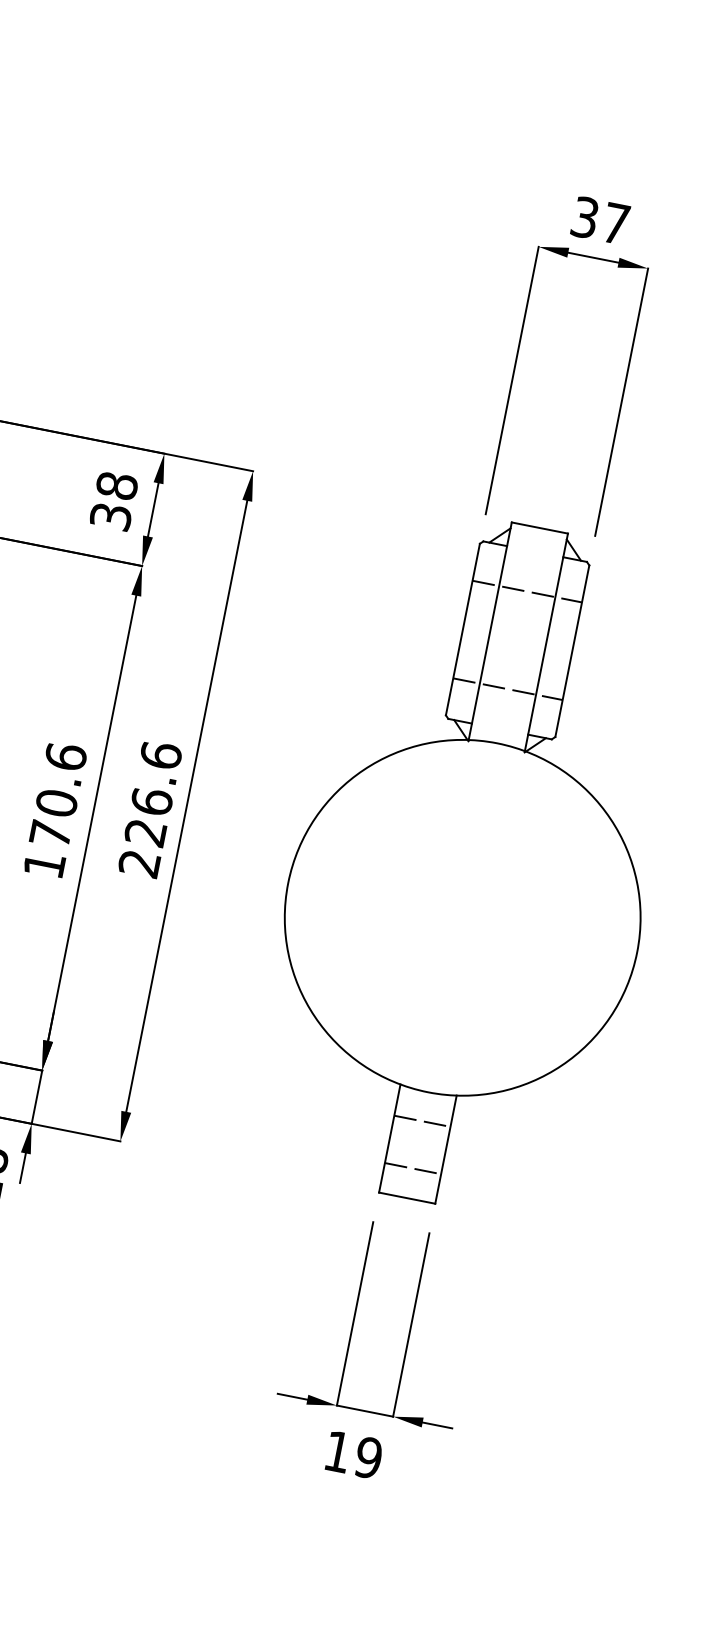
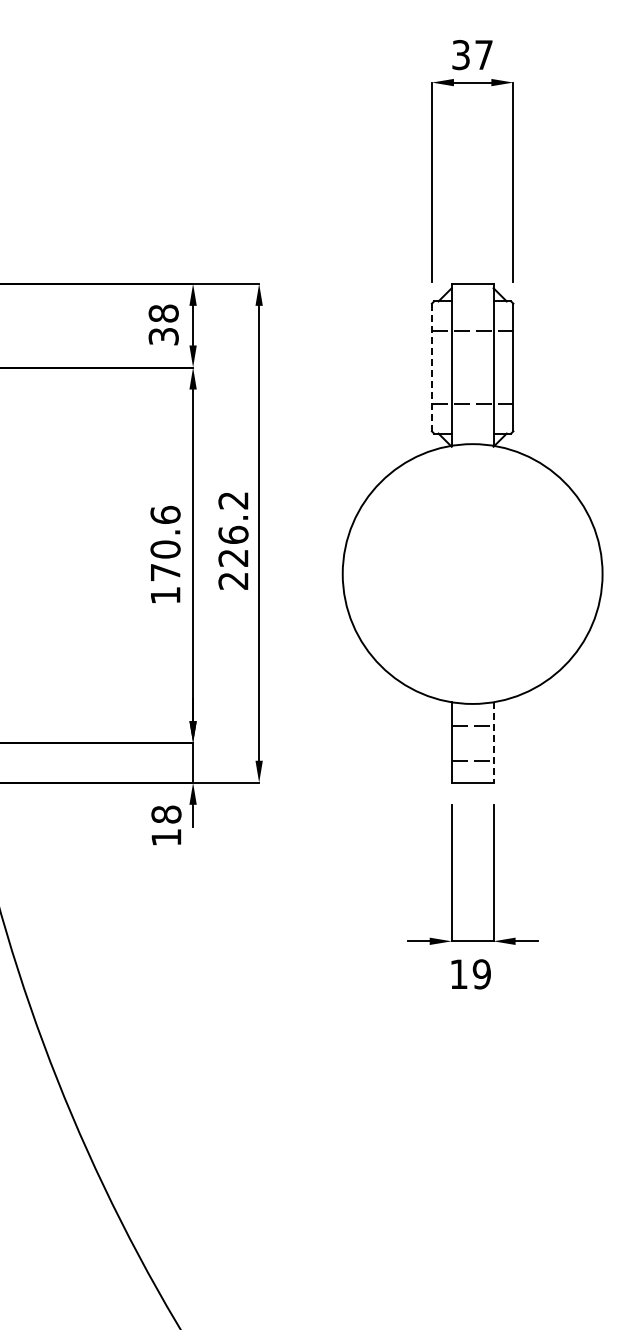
line: (462, 629) -> (431, 367), solid -> dashed
text: (161, 755) -> (233, 500), 226.6 -> 226.2
line: (445, 1150) -> (493, 743), solid -> dashed

